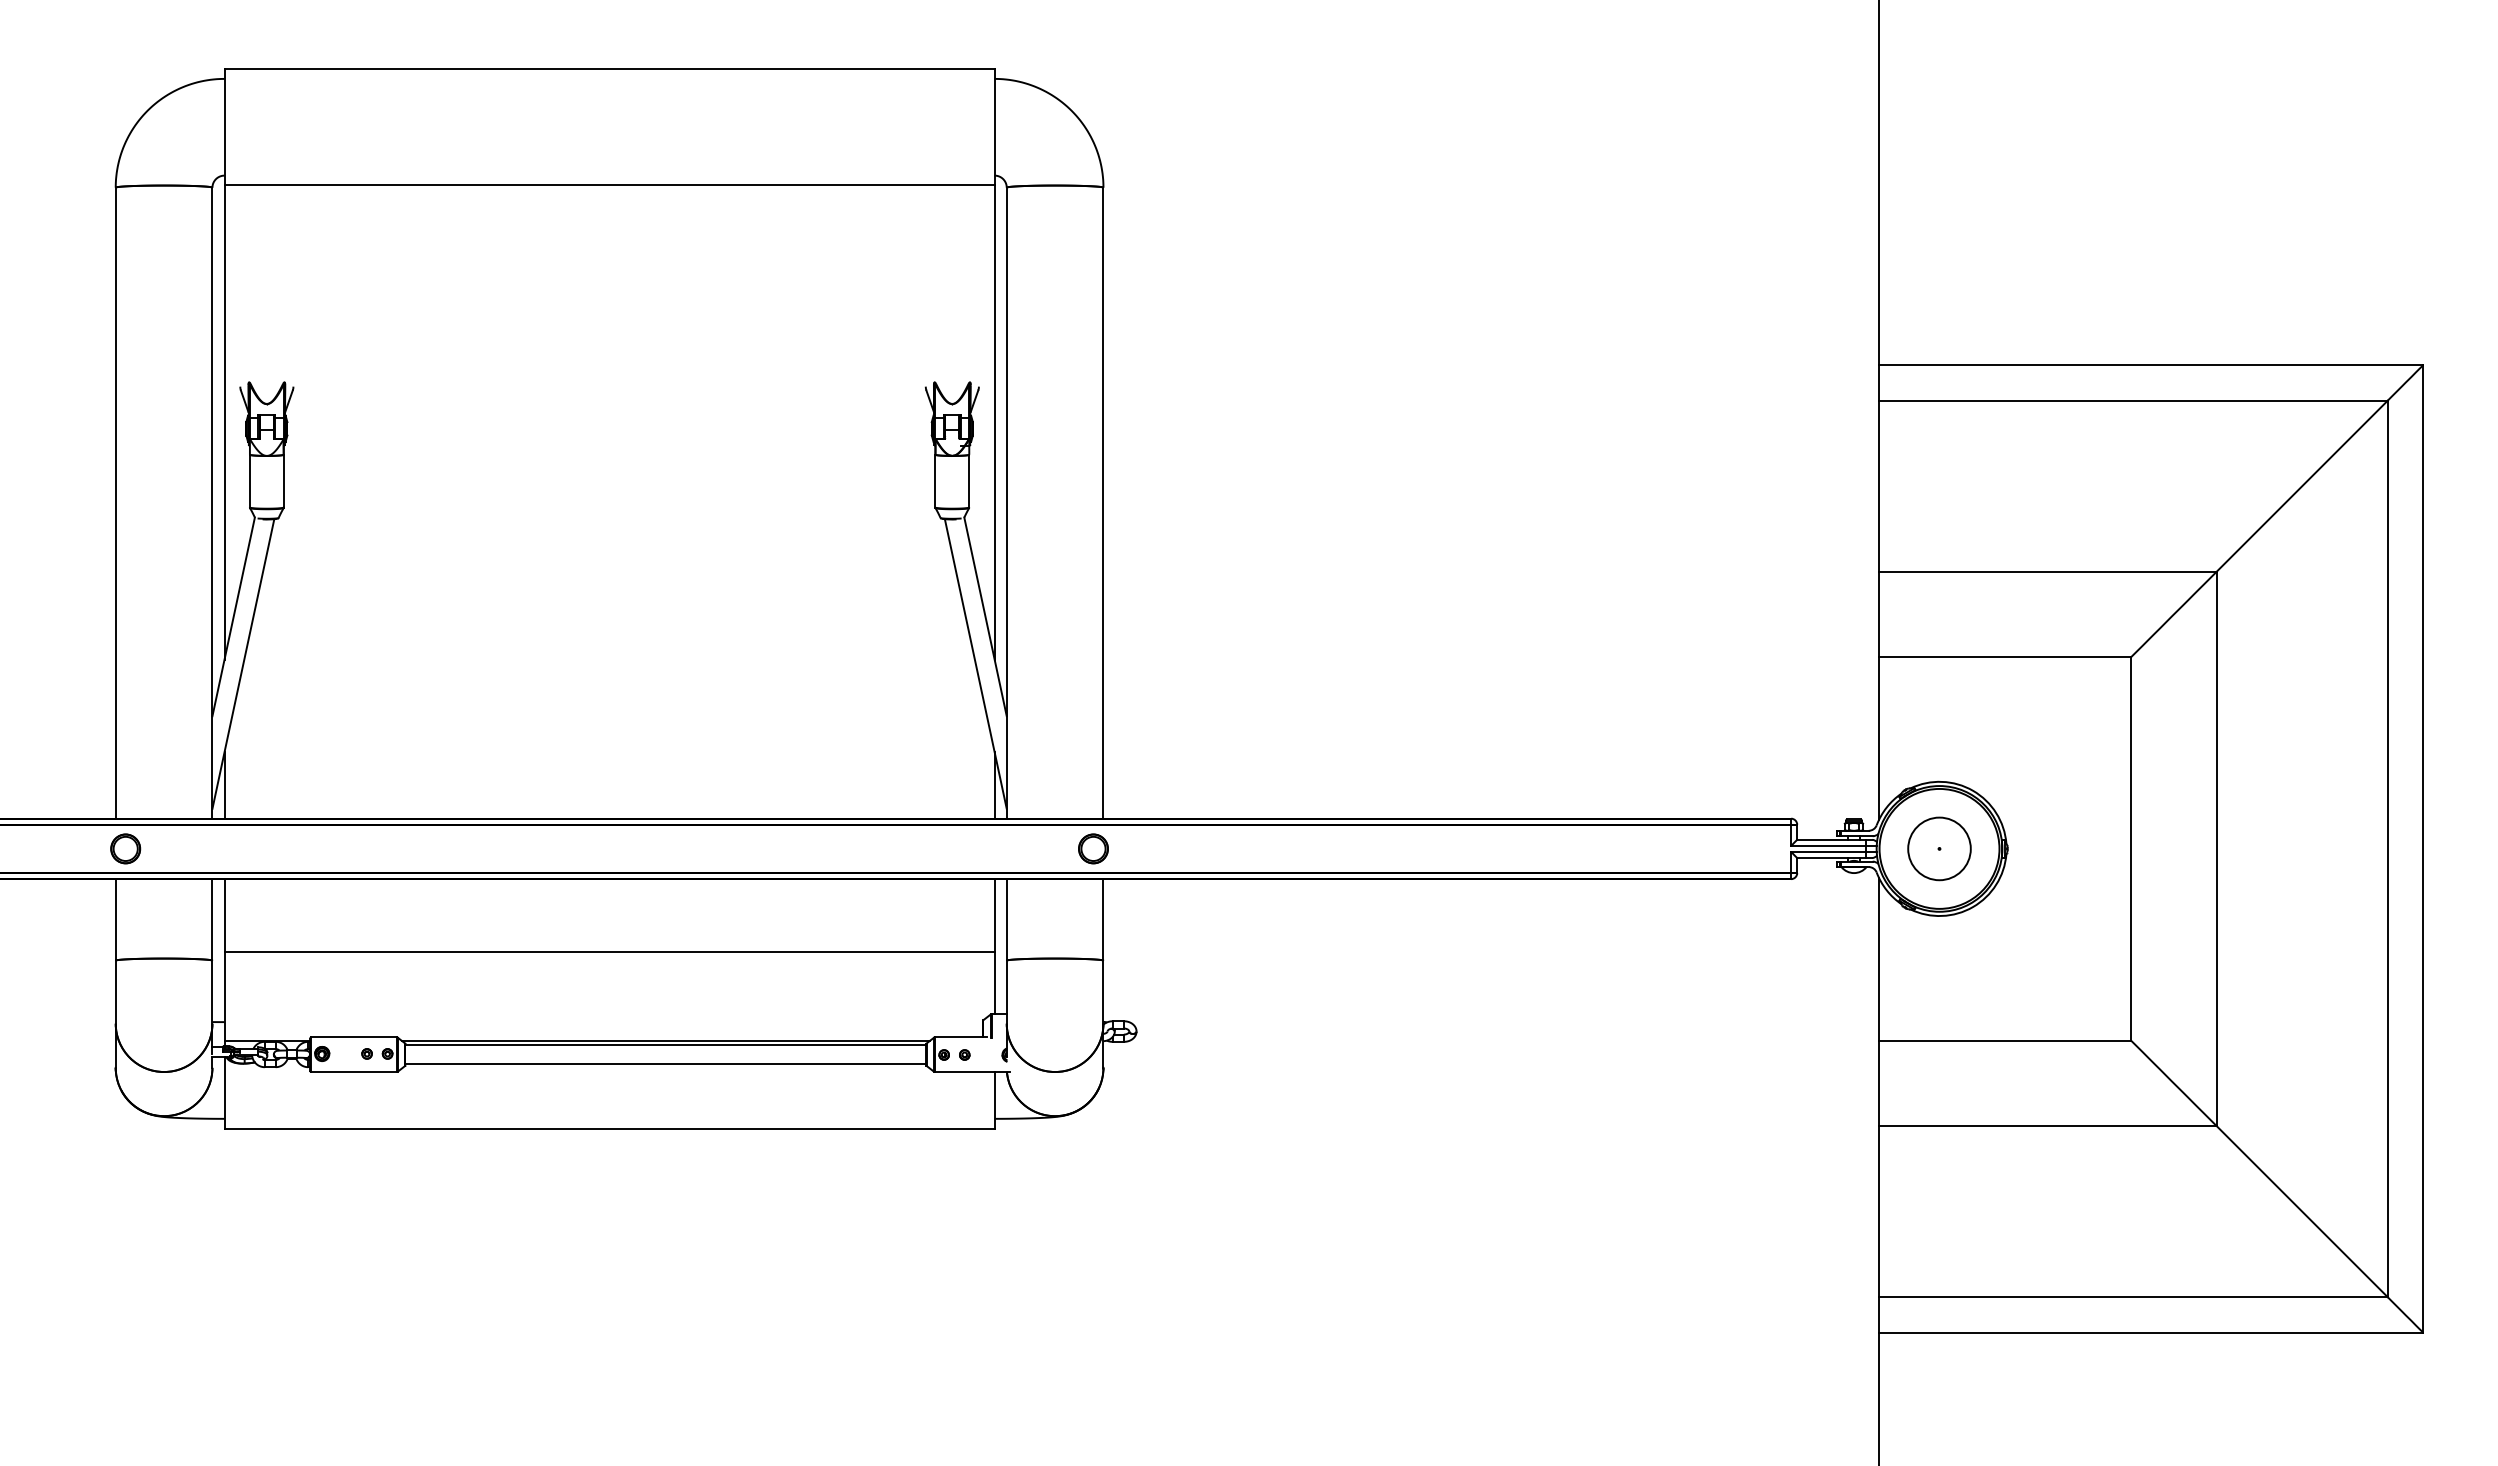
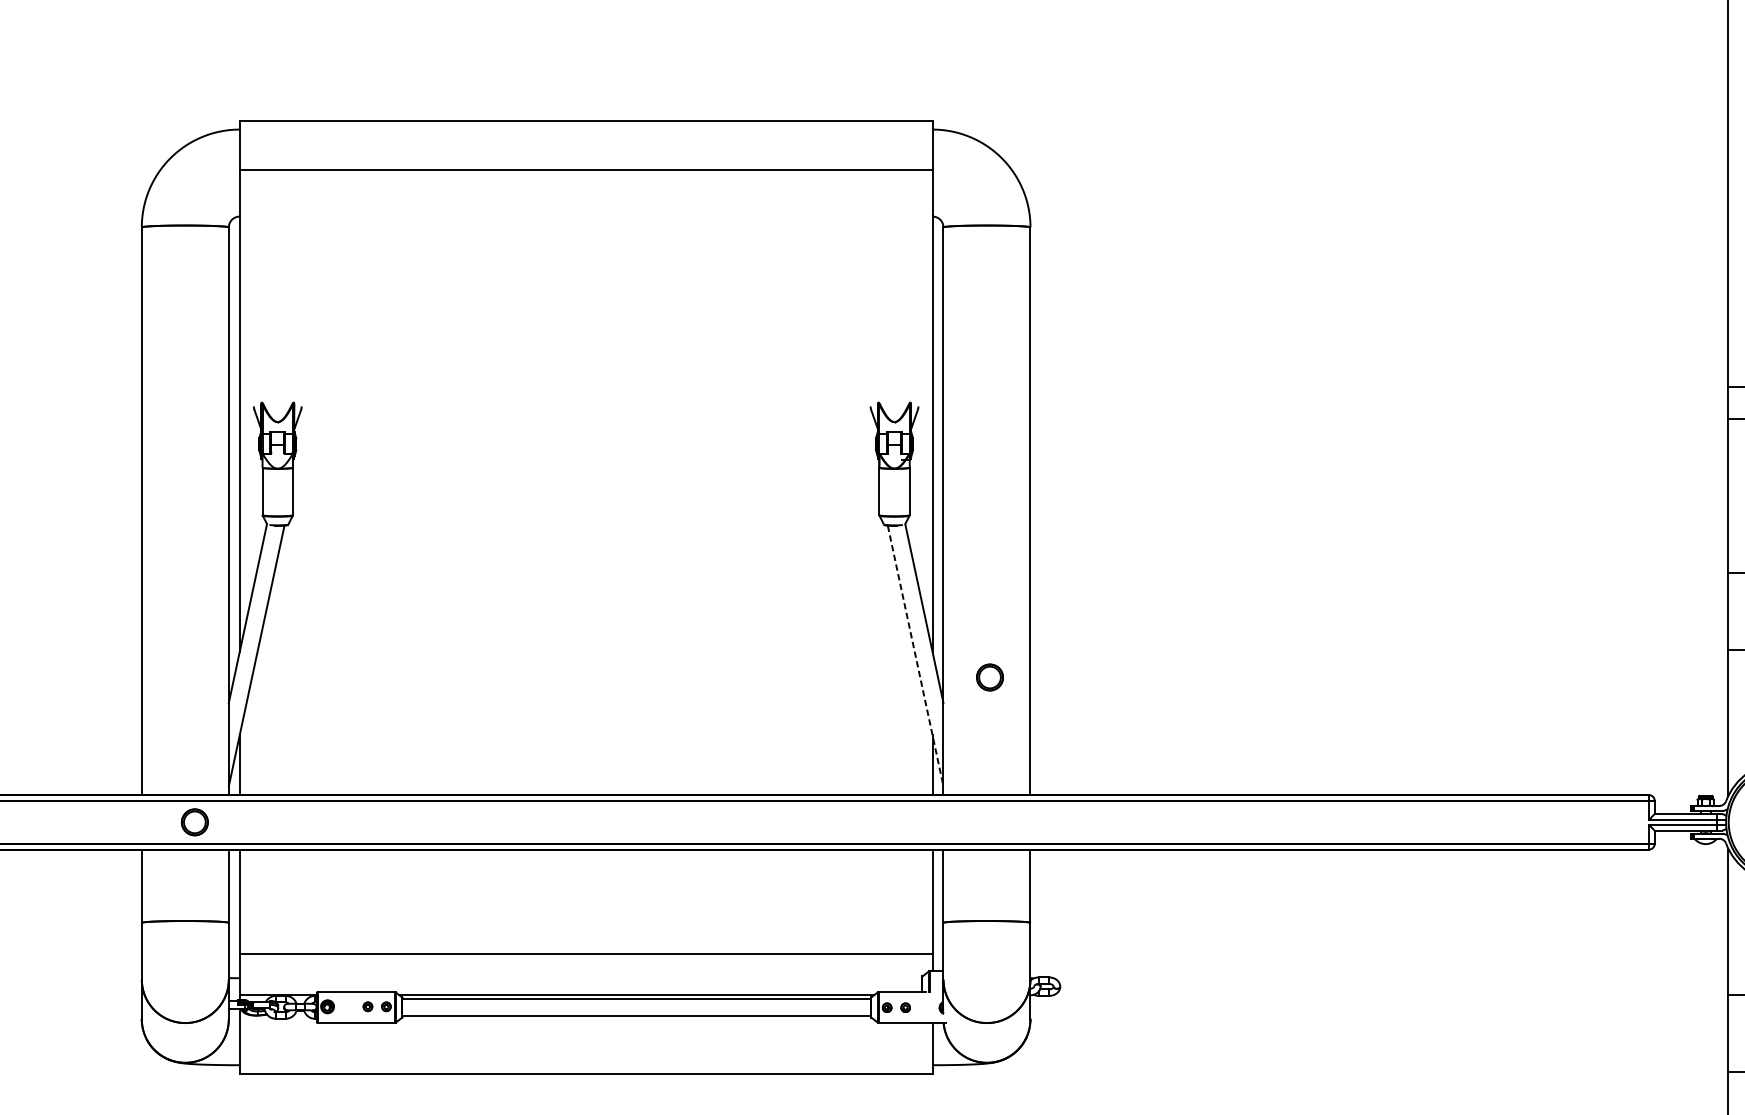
line: (609, 185) -> (586, 170), moved
line: (975, 664) -> (915, 656), solid -> dashed
part: (125, 848) -> (194, 821), moved
part: (1093, 848) -> (990, 677), moved
line: (609, 951) -> (586, 954), moved

